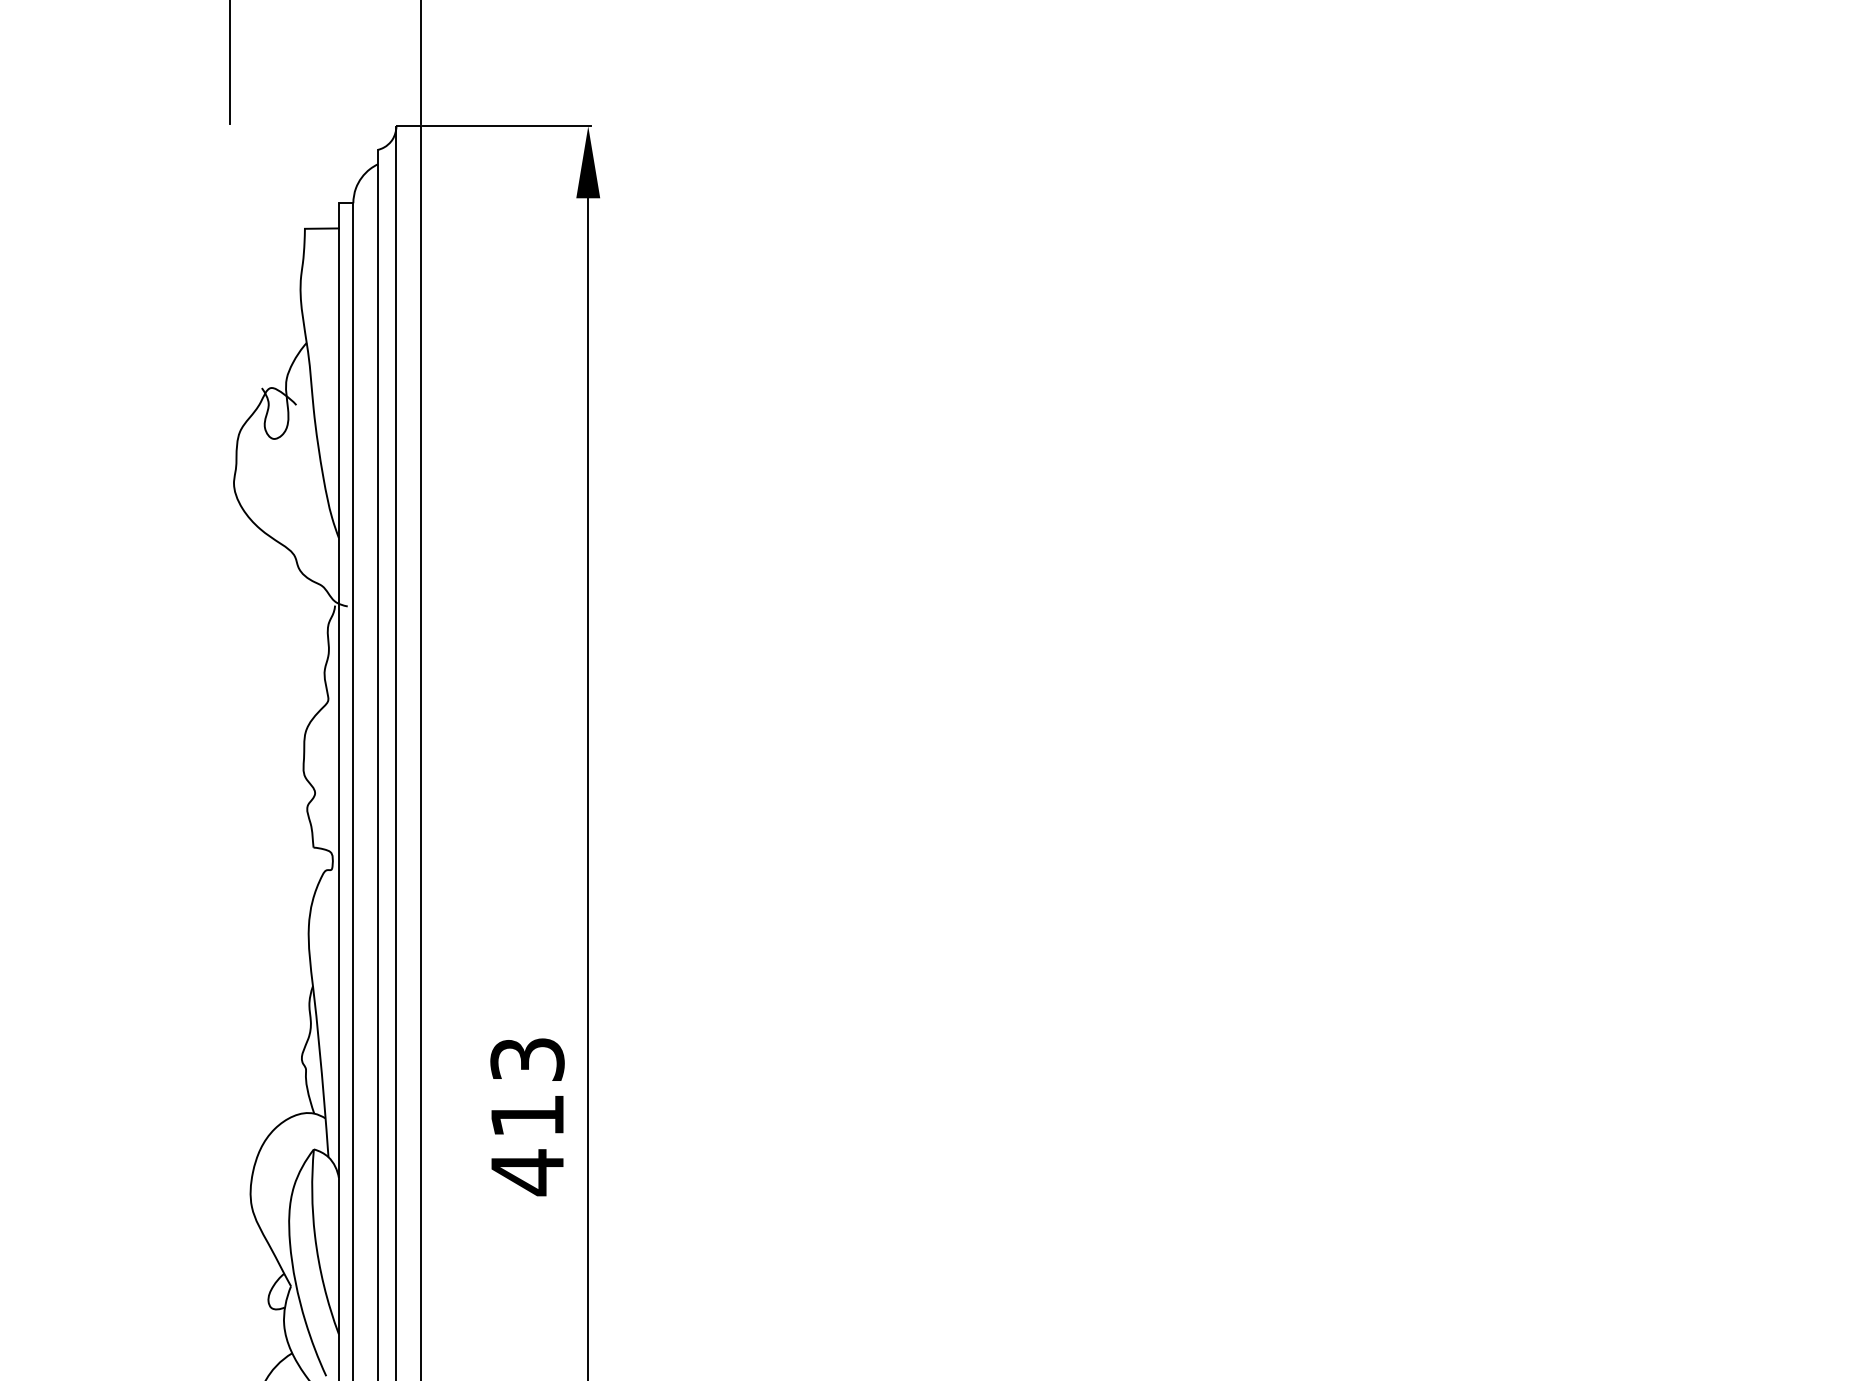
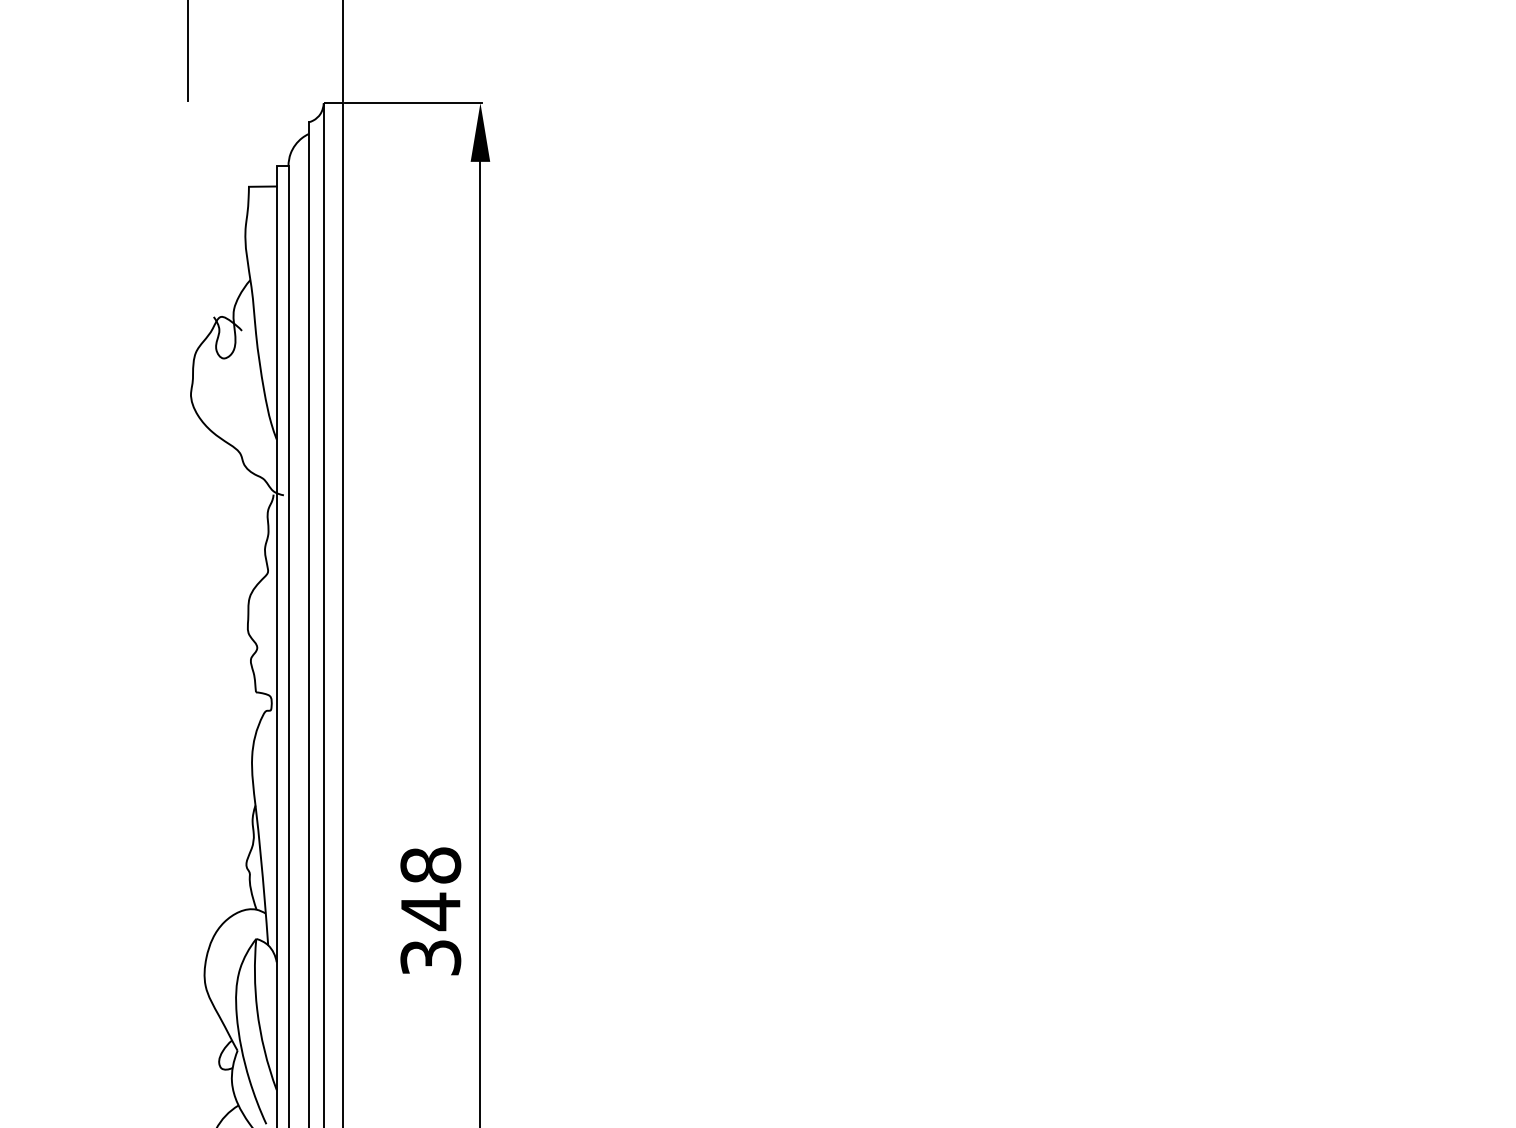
text: (527, 1116) -> (430, 912), 413 -> 348

